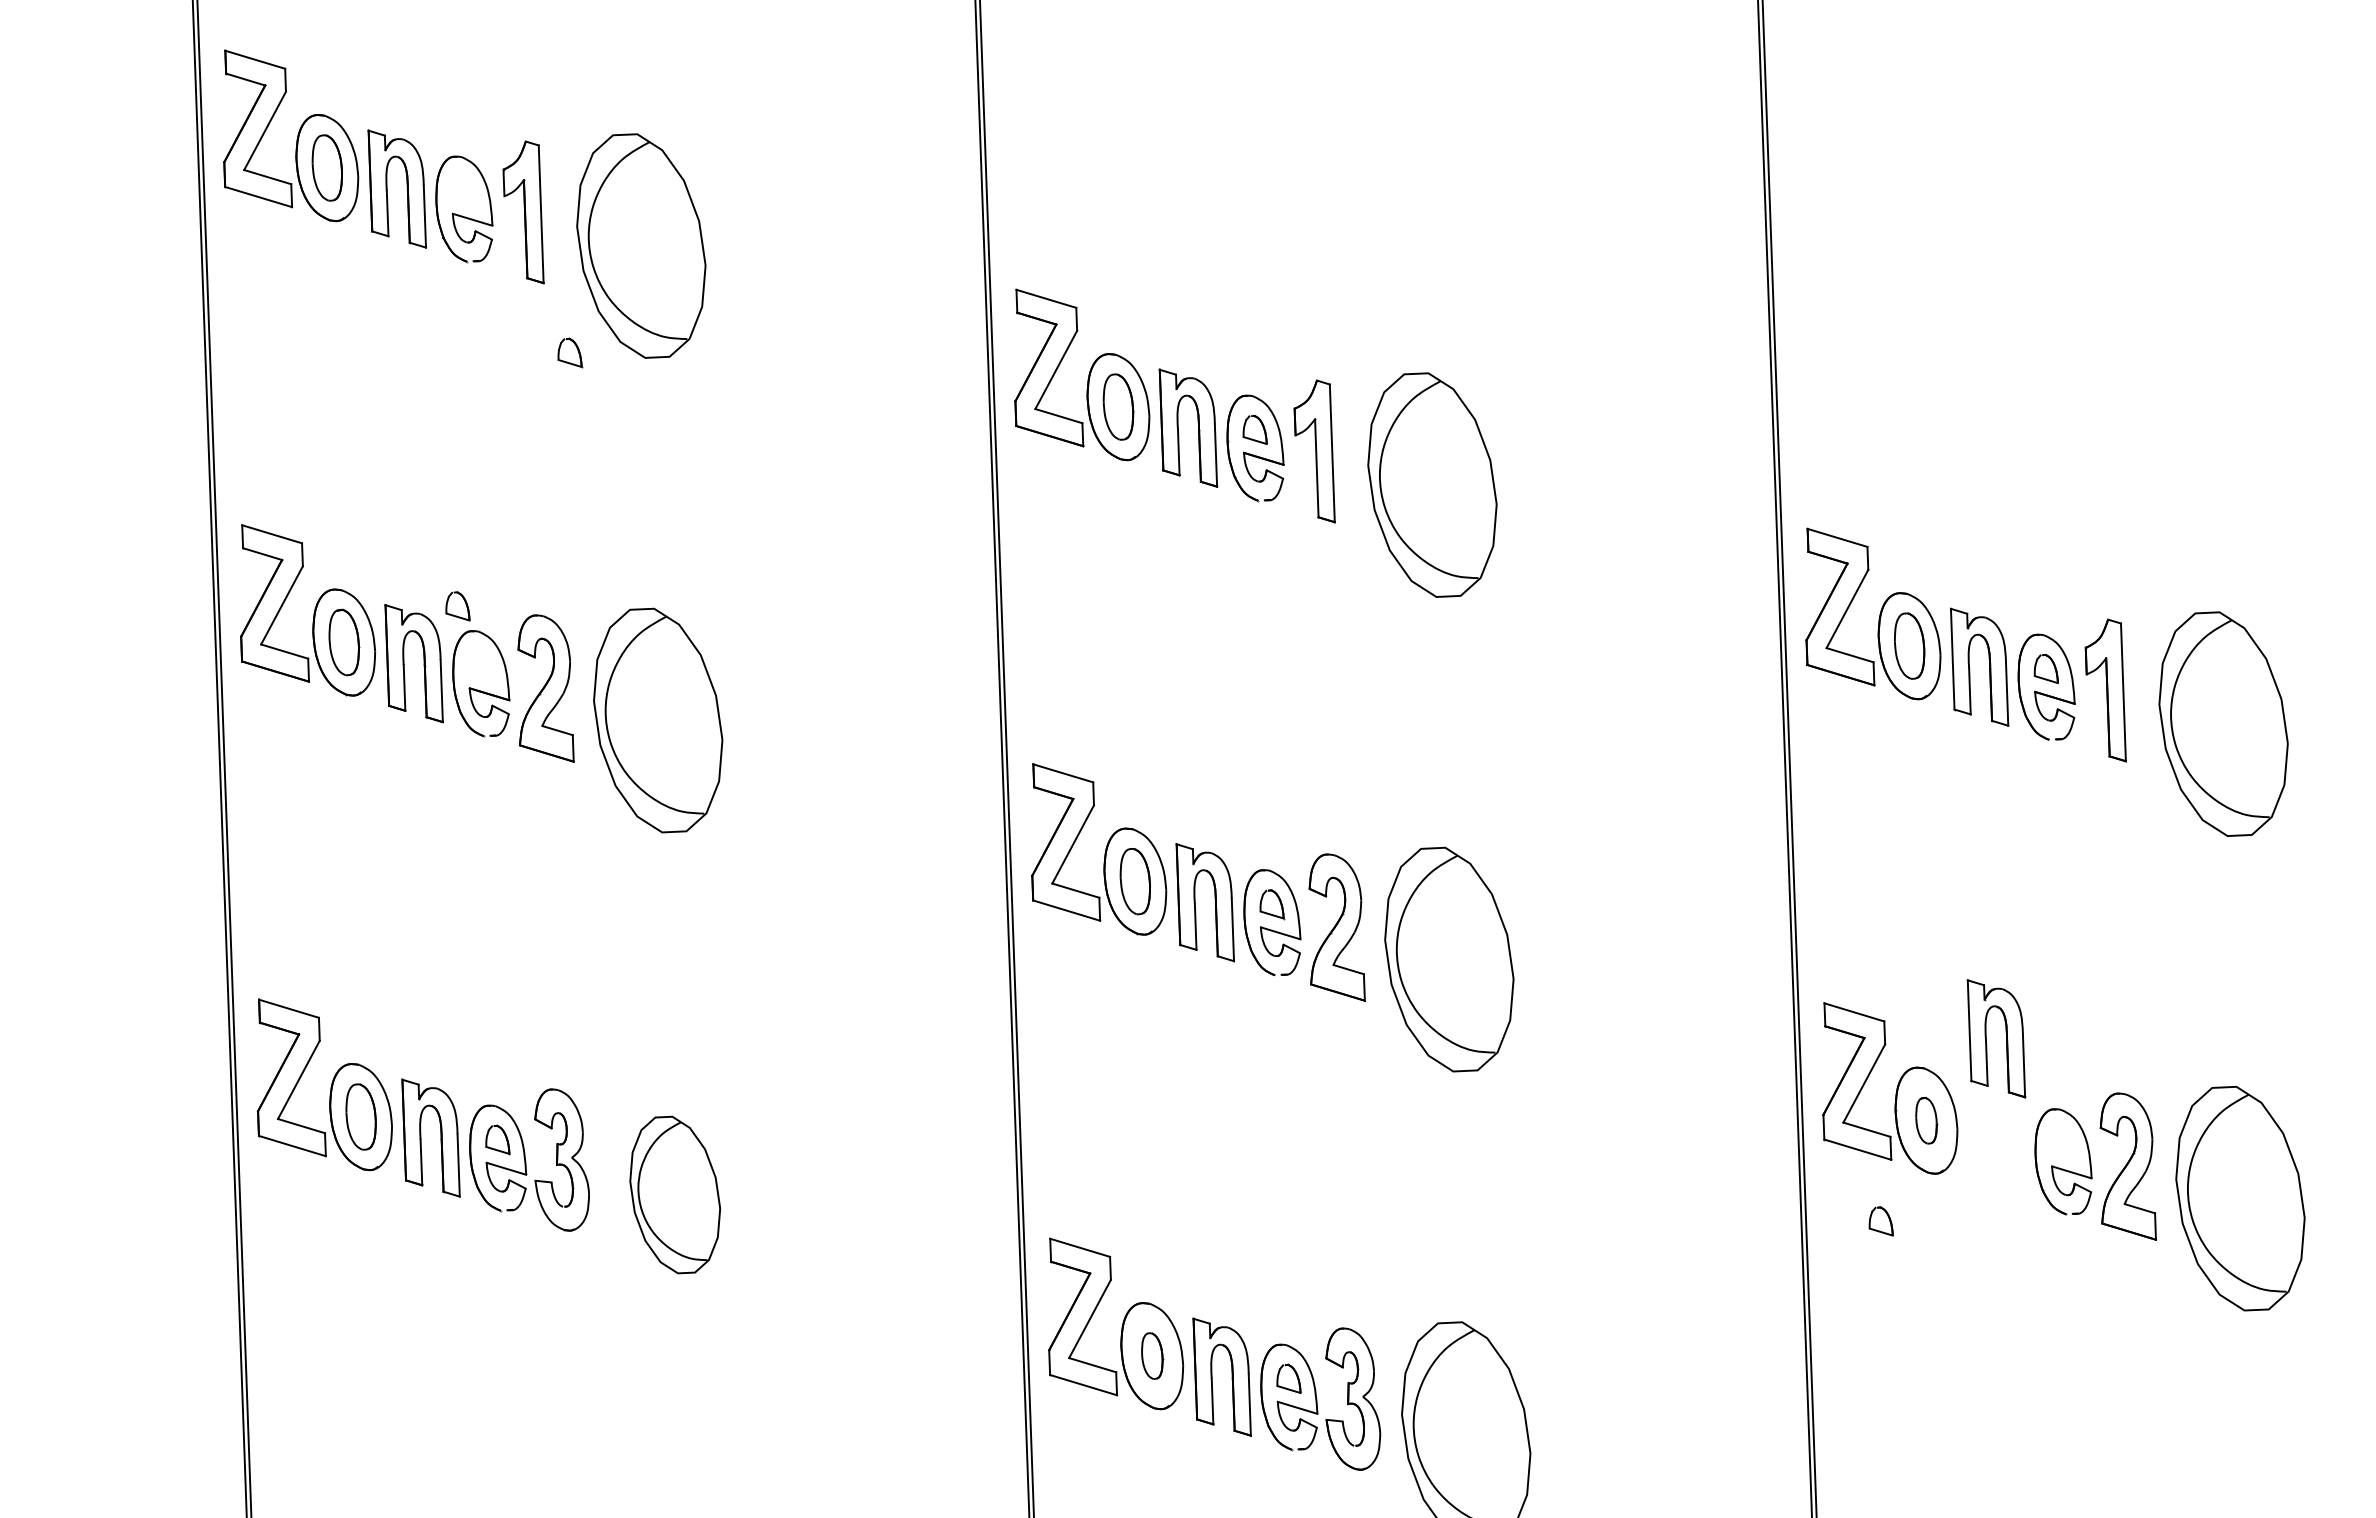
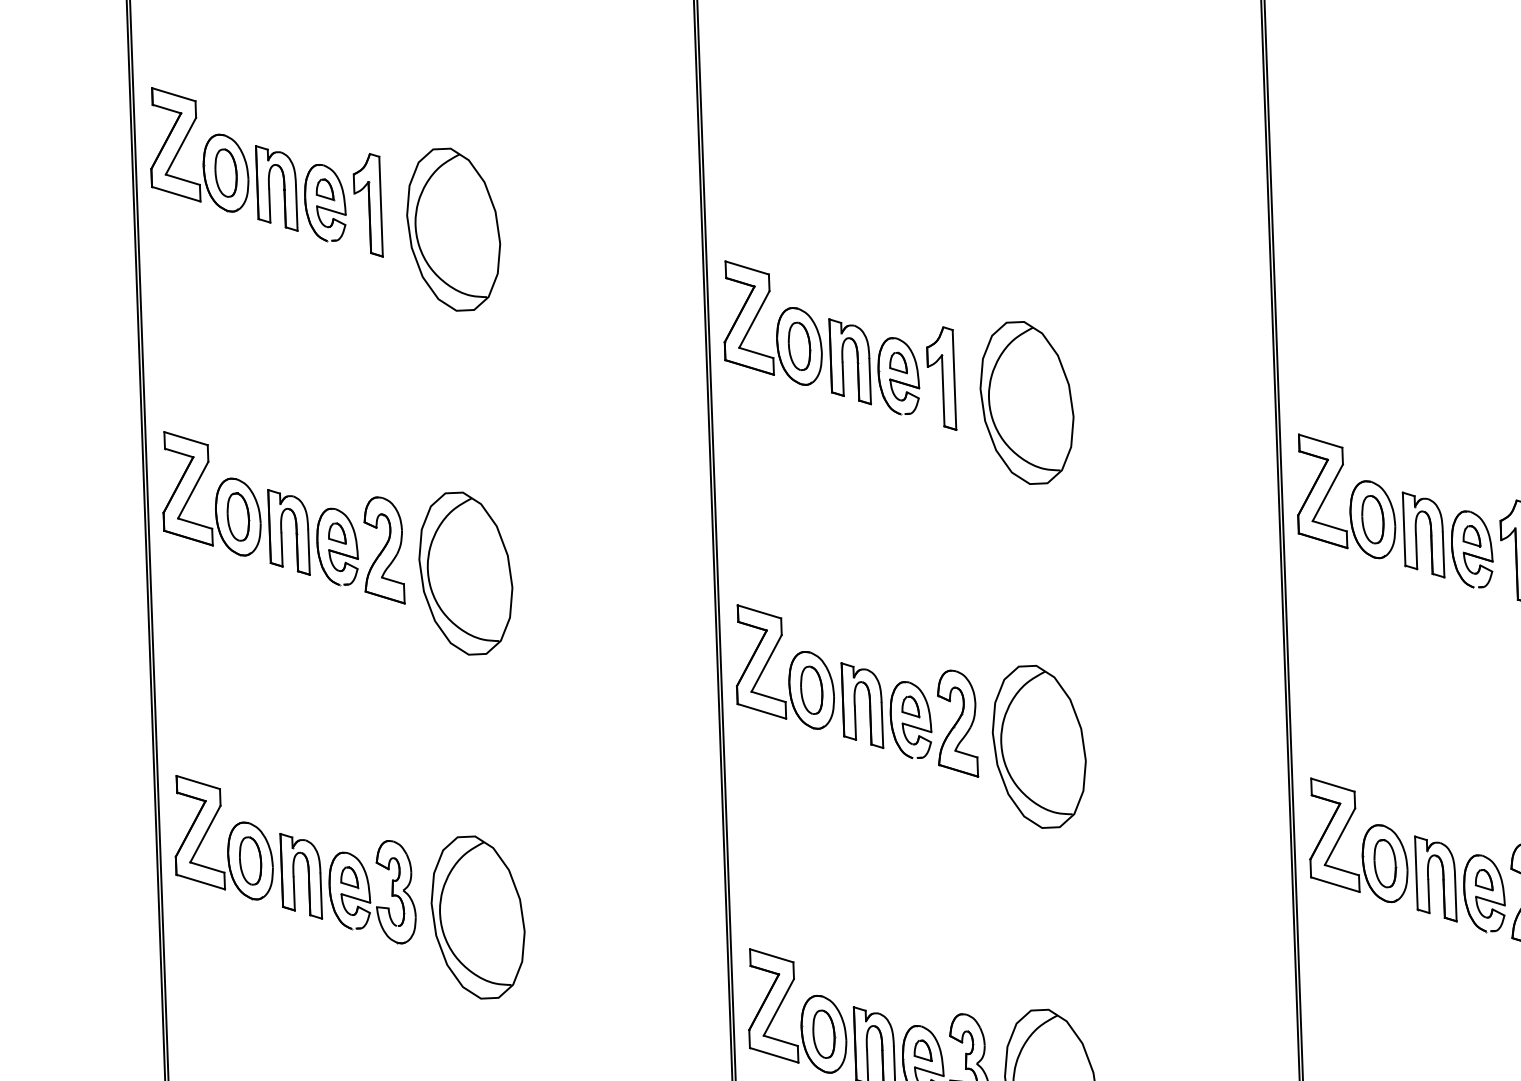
part: (570, 352) -> (325, 189), moved
part: (457, 606) -> (337, 533), moved
part: (1986, 1038) -> (1428, 878), moved
part: (1926, 1120) -> (1385, 863), size x1.43
part: (675, 1194) -> (478, 917), size x1.43
part: (1880, 1221) -> (1483, 880), moved
part: (1152, 1355) -> (824, 1033), size x1.43

